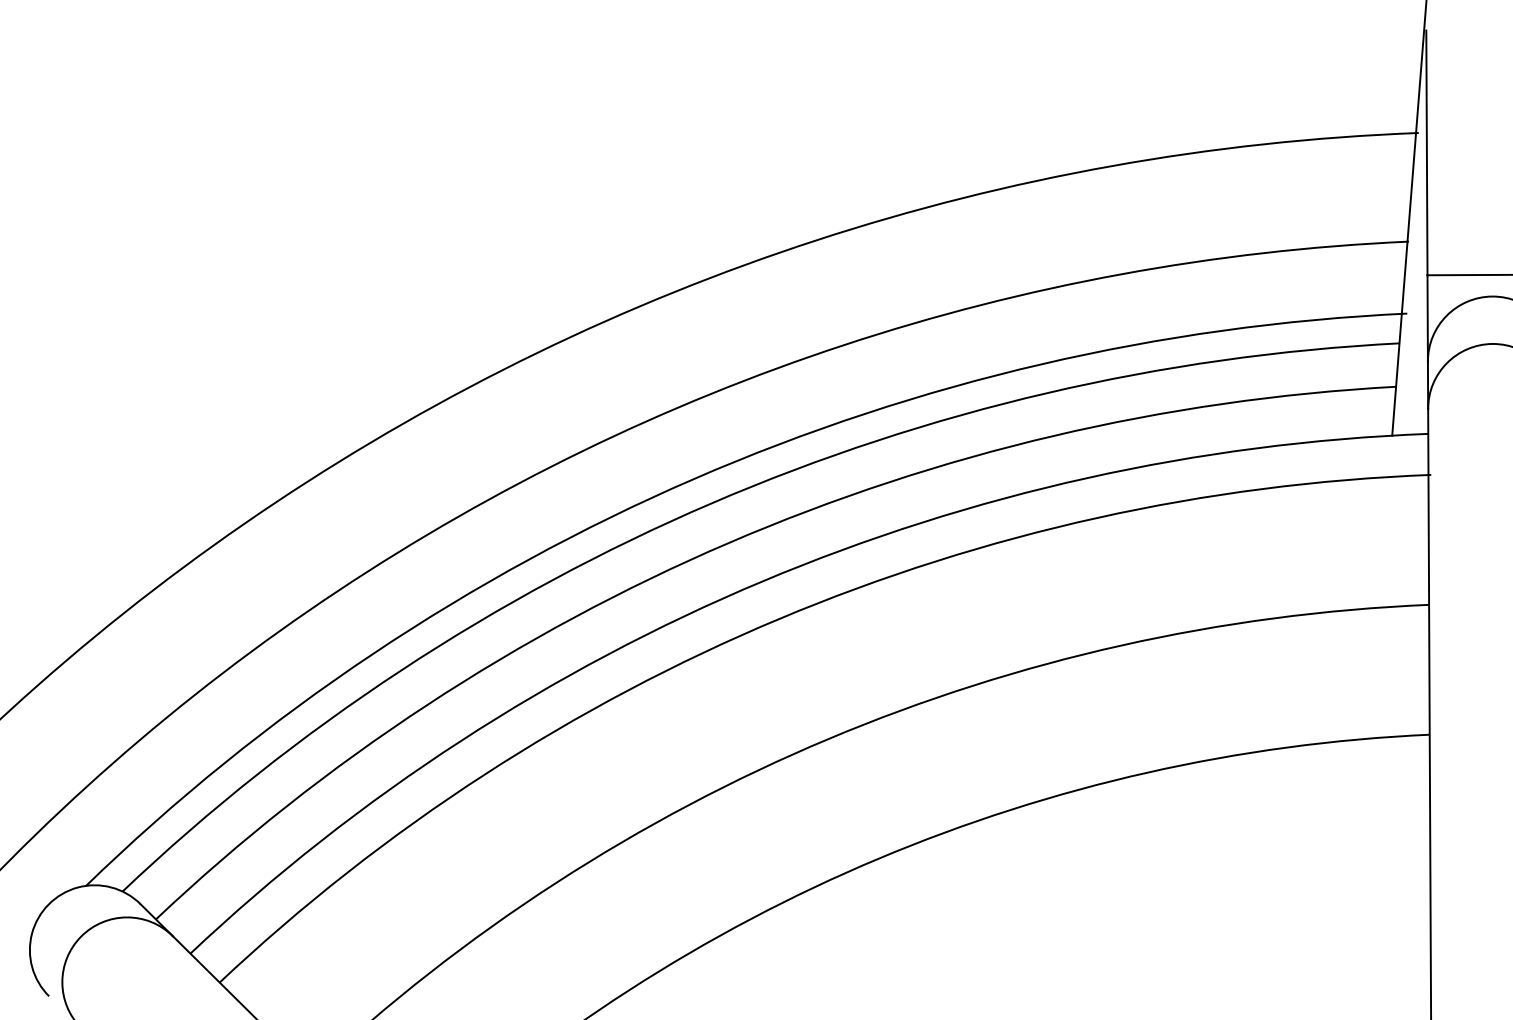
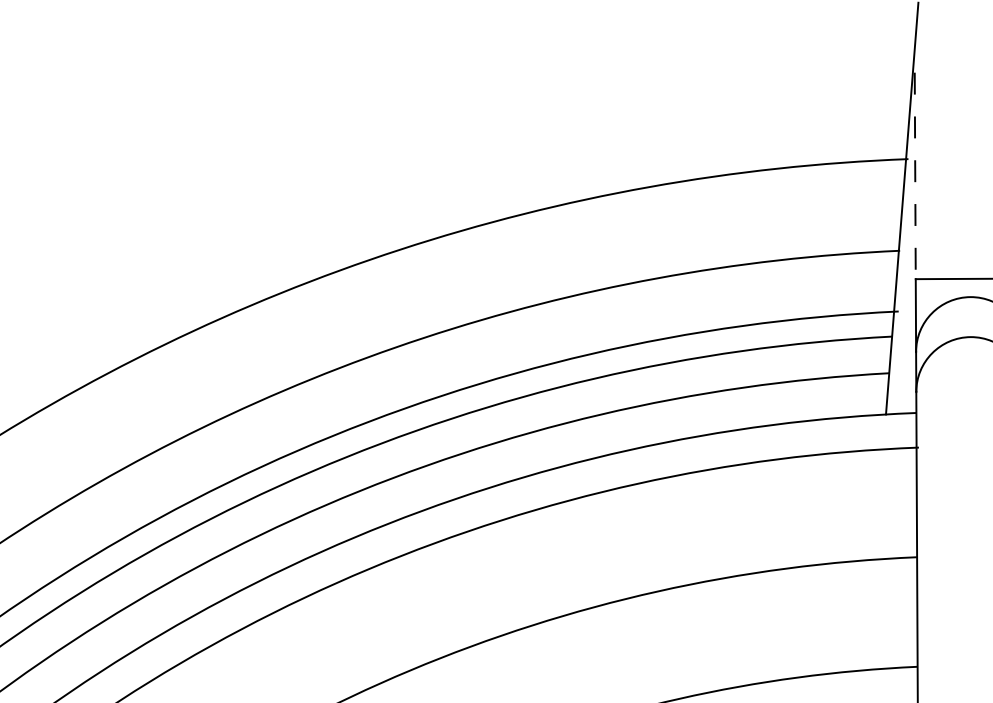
line: (1426, 153) -> (914, 176), solid -> dashed

